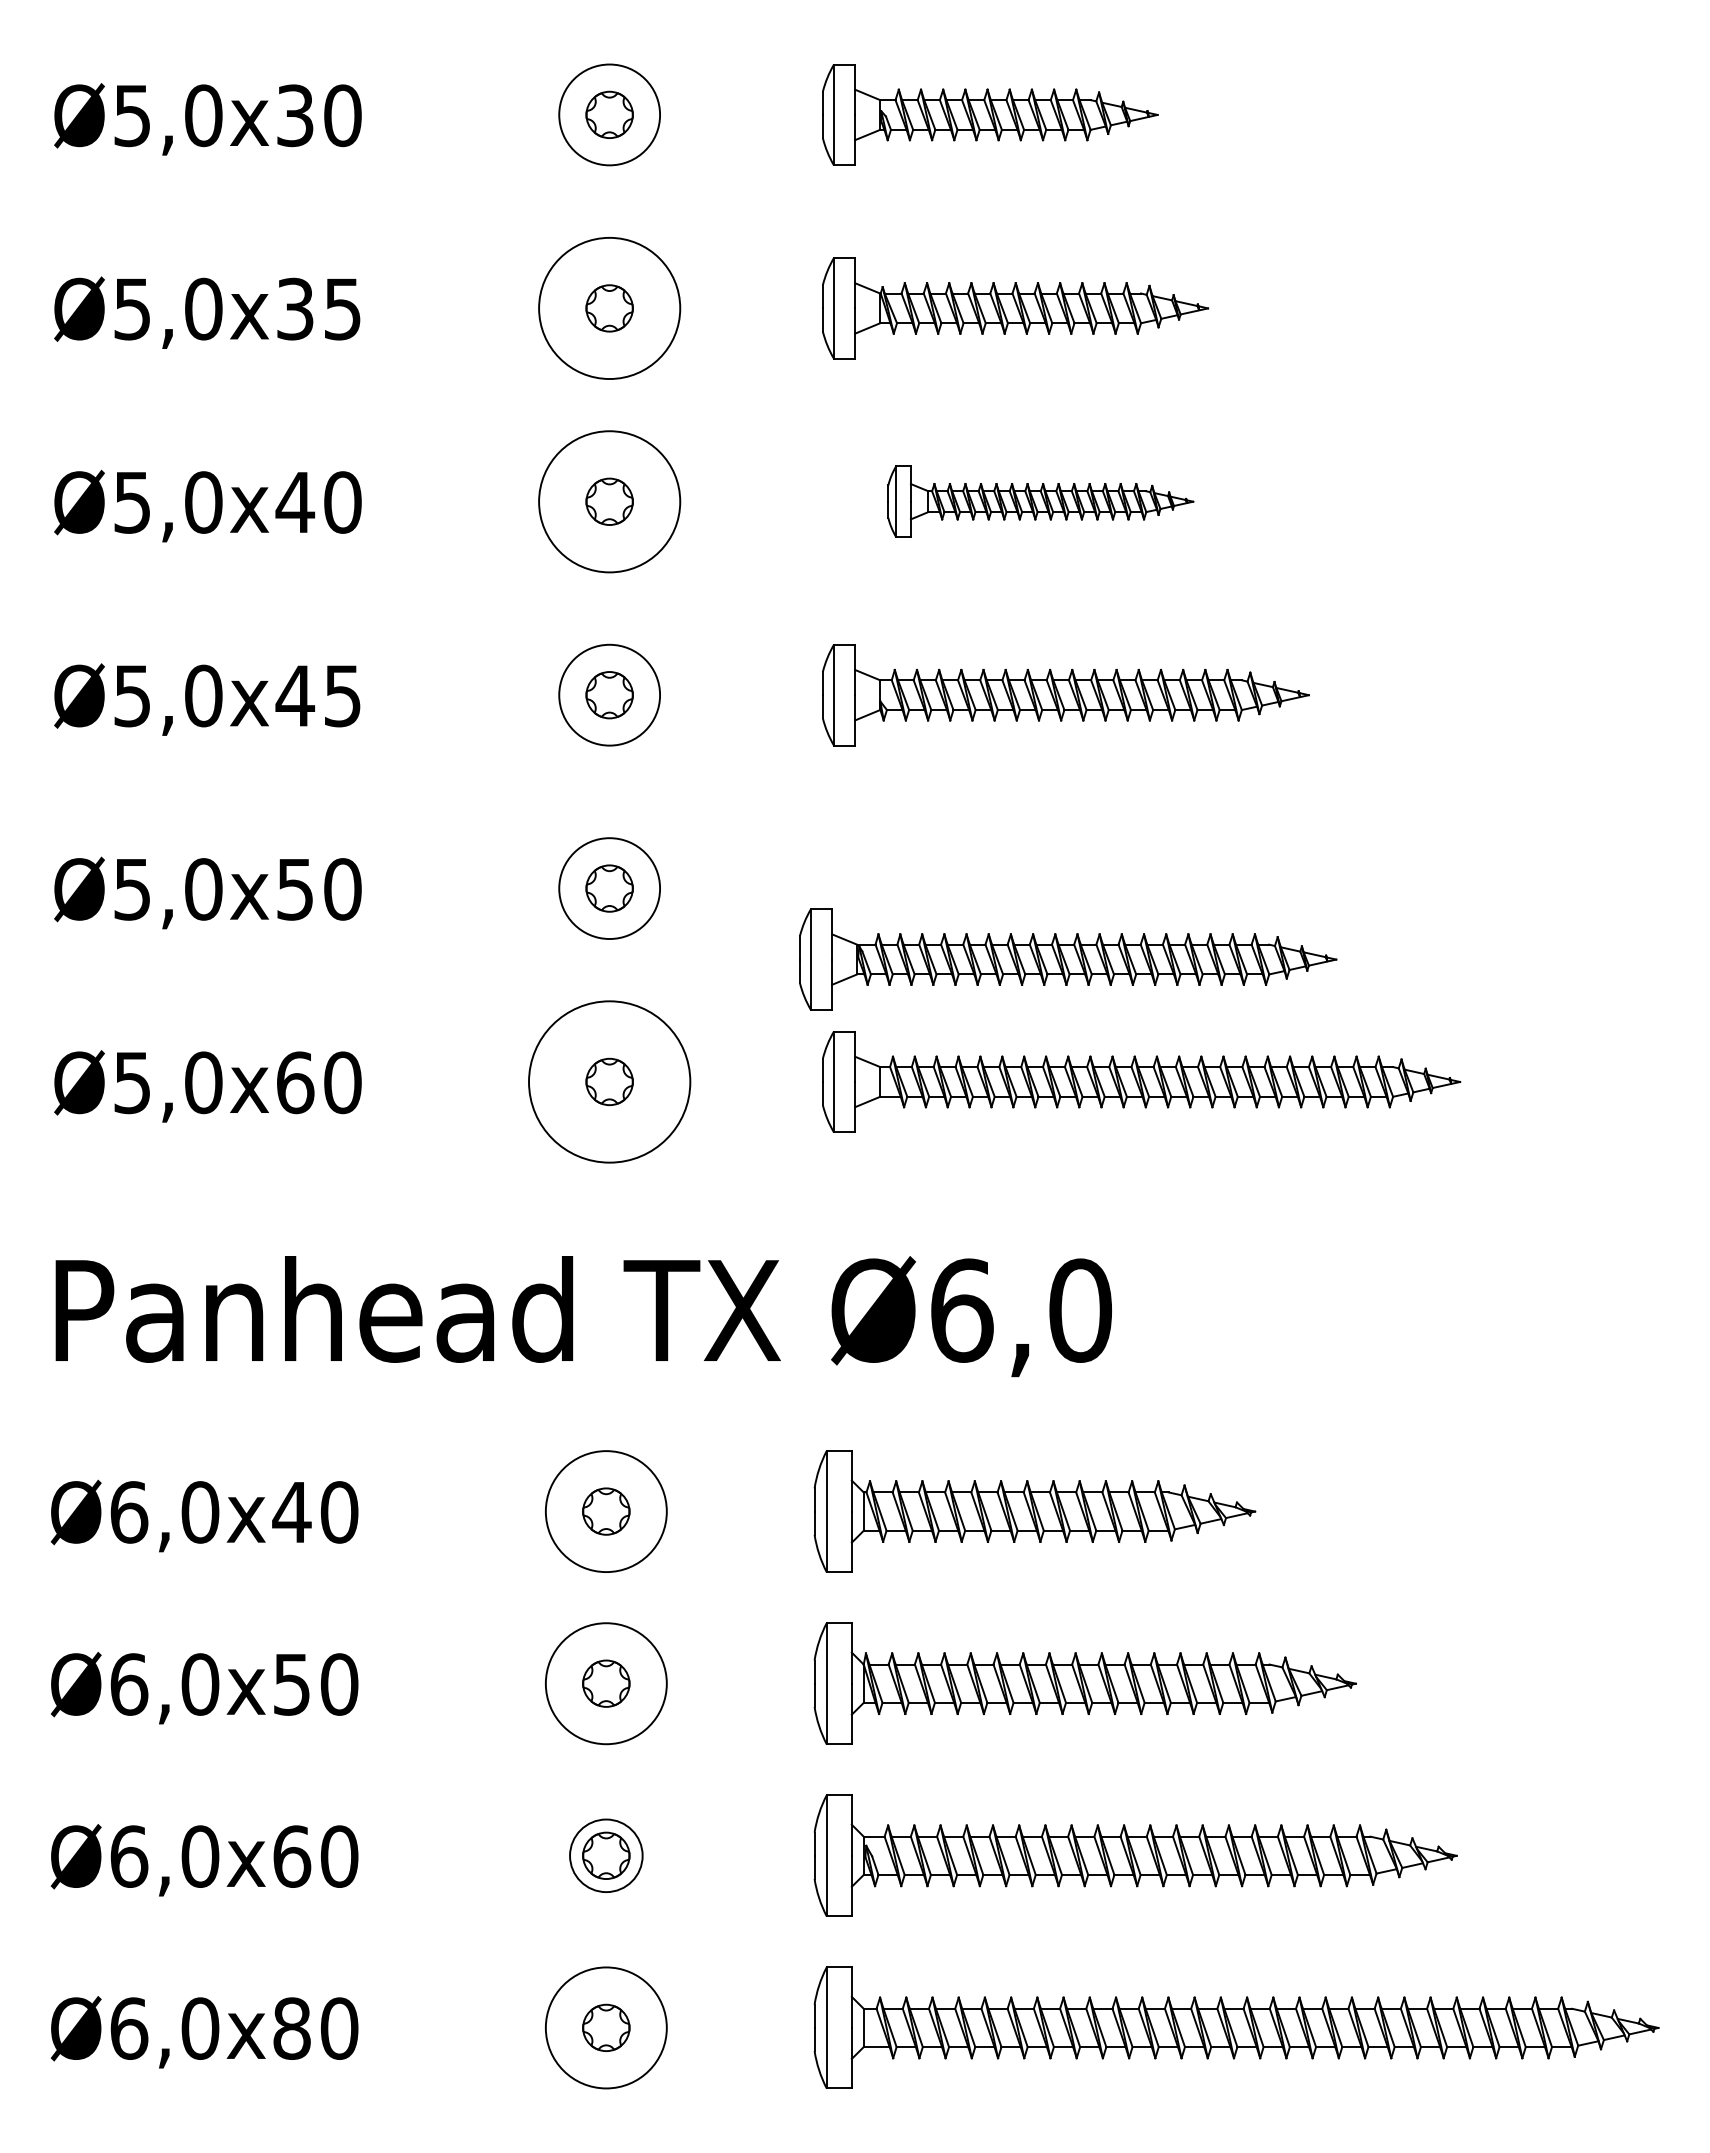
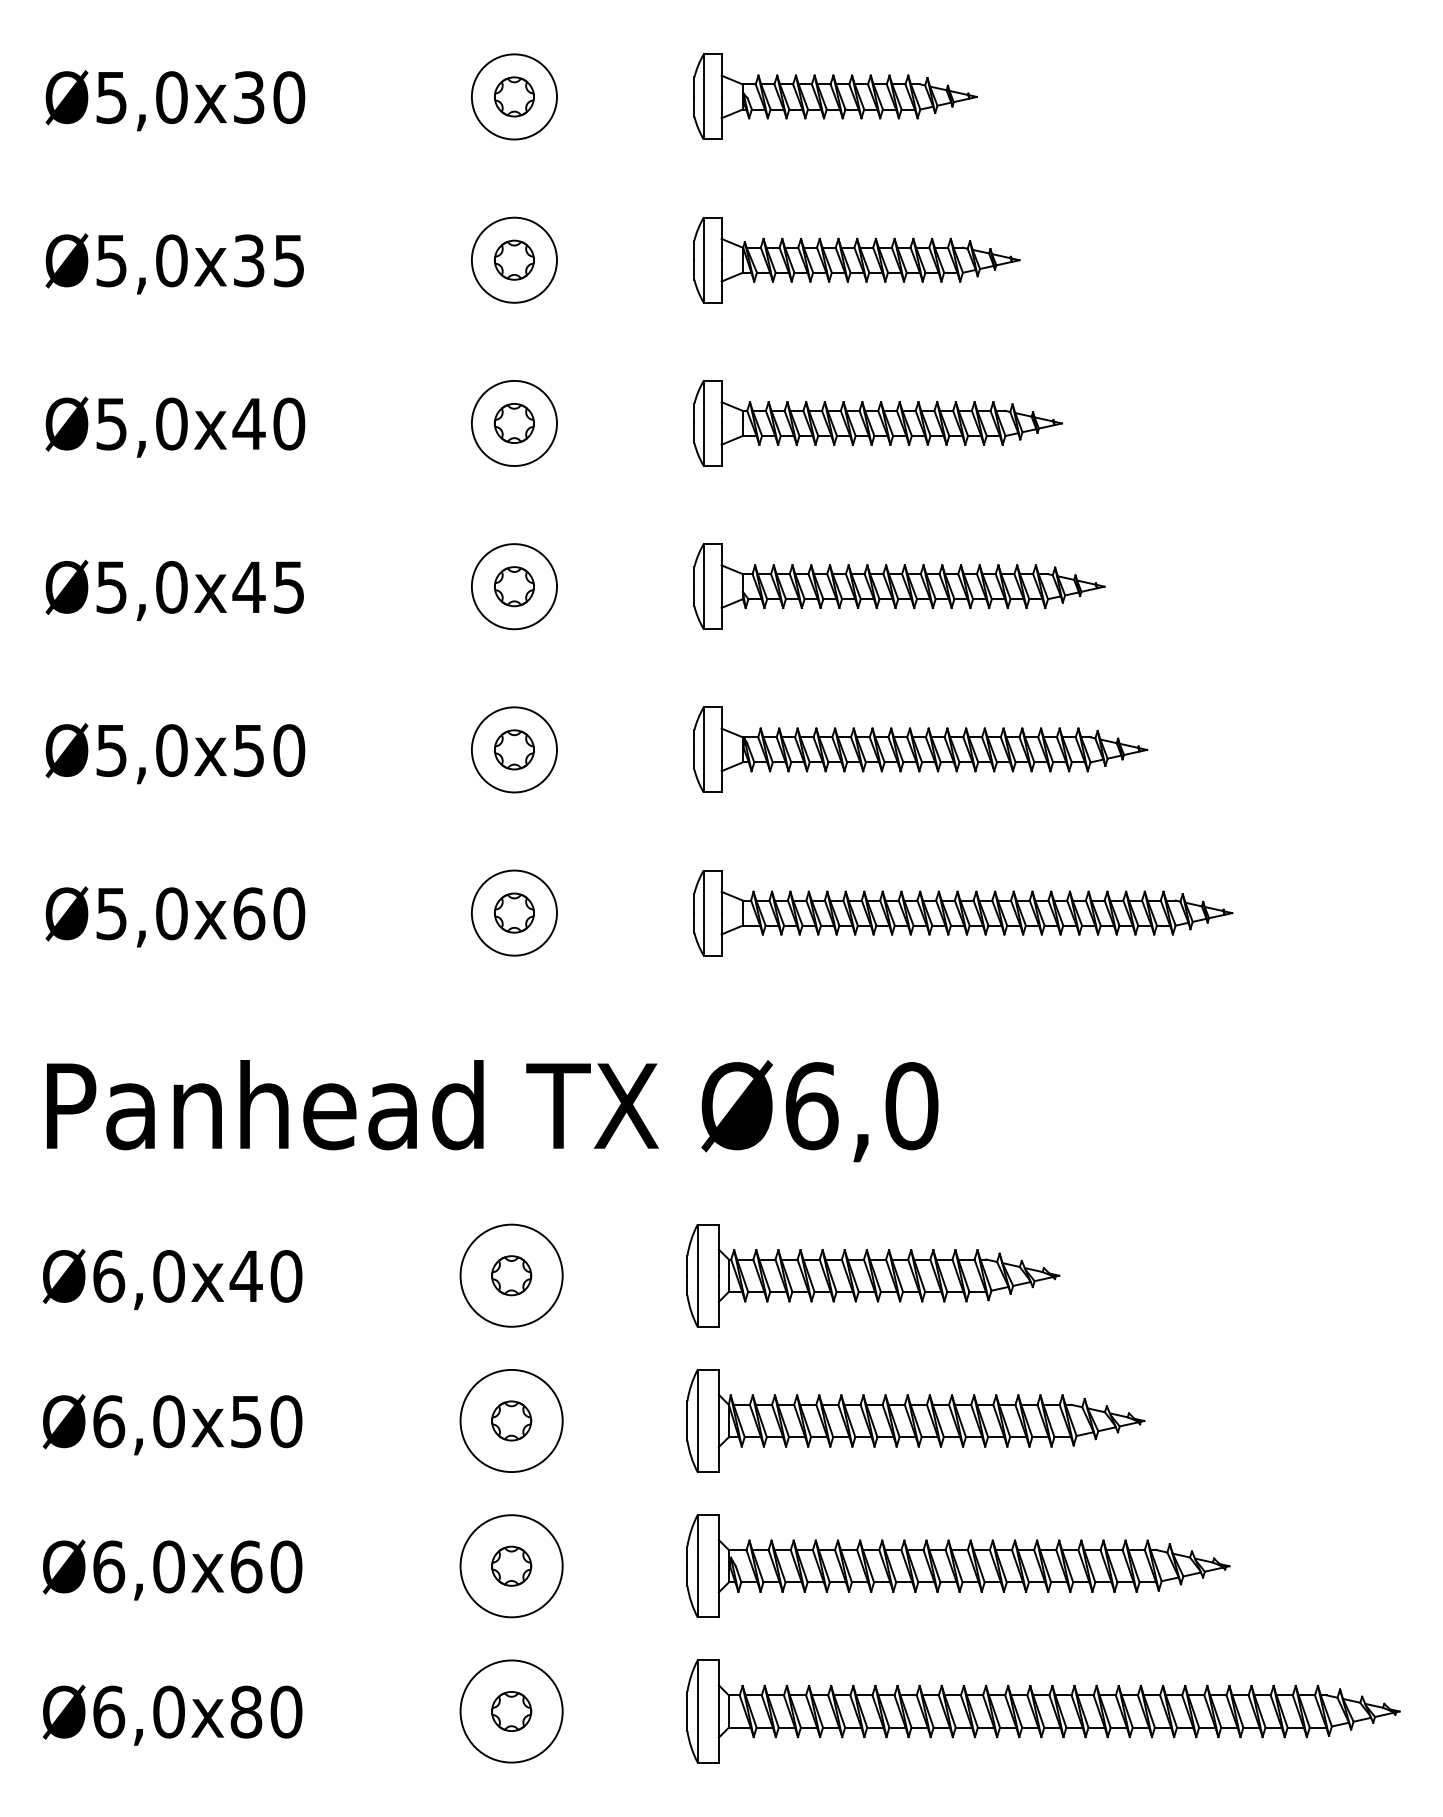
circle: (609, 308) -> (514, 260), size x0.71
circle: (609, 501) -> (514, 423), size x0.71
part: (1040, 501) -> (878, 423), size x1.43
part: (1068, 959) -> (921, 749), moved
circle: (609, 1081) -> (514, 912), size x0.62
circle: (605, 1855) -> (510, 1565), size x1.67

